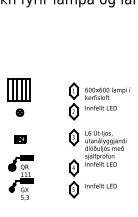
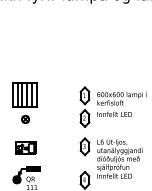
part: (19, 139) -> (25, 148), size x1.67

